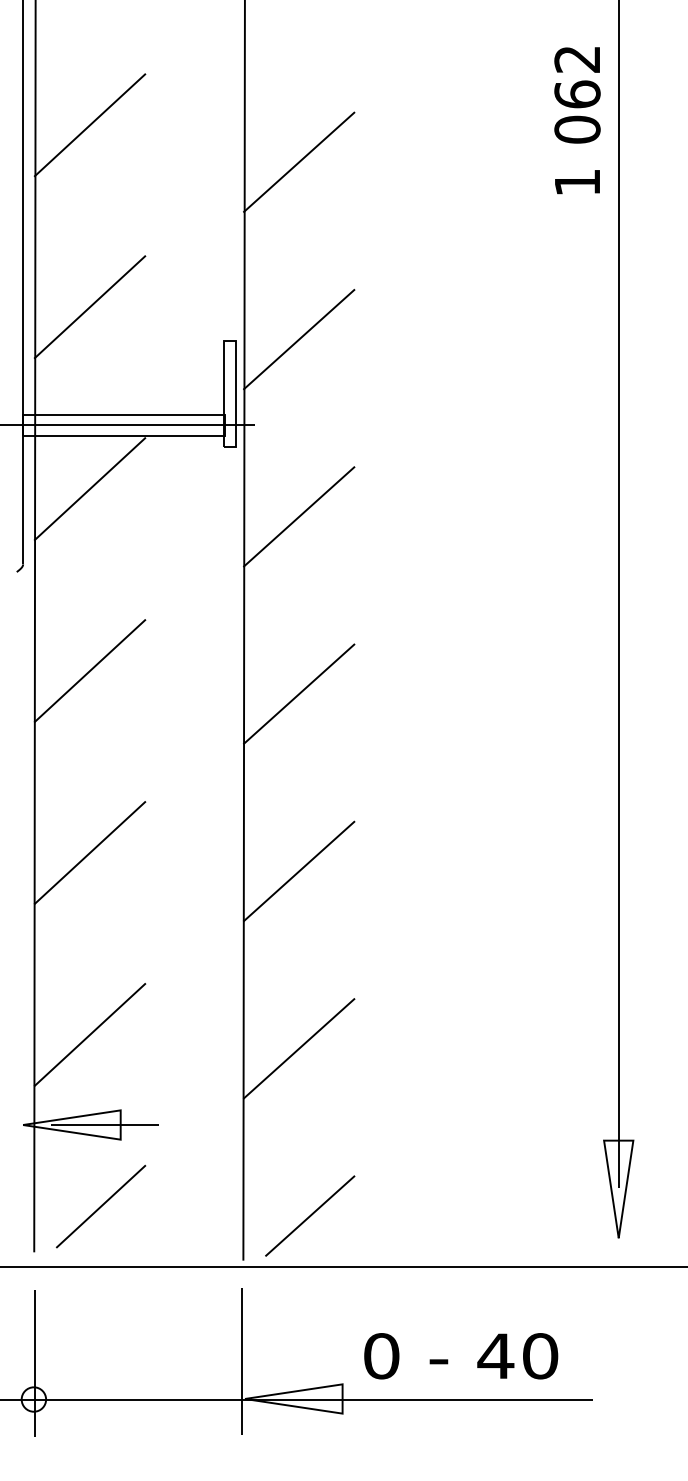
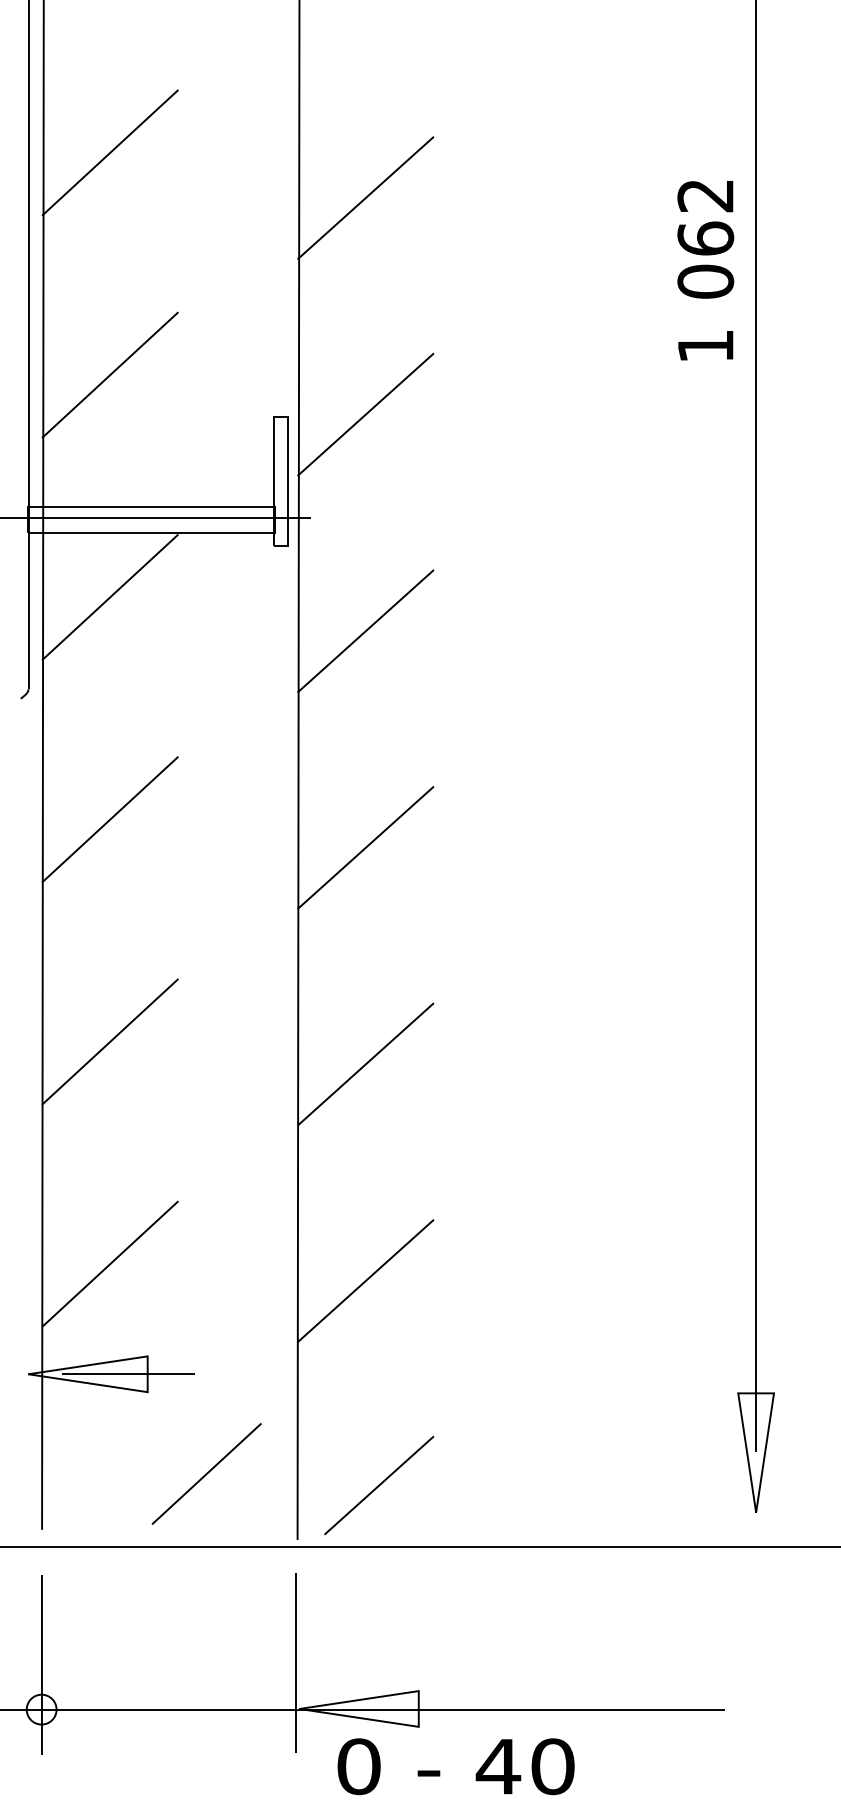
text: (577, 120) -> (705, 270), moved
line: (100, 1206) -> (206, 1473), moved
text: (461, 1356) -> (456, 1767), moved

